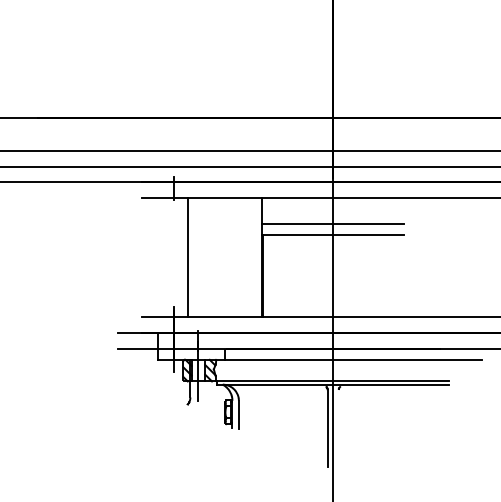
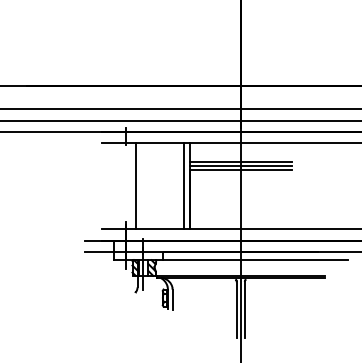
line: (333, 229) -> (240, 165), added
line: (255, 257) -> (184, 186), added
line: (338, 428) -> (244, 309), added

